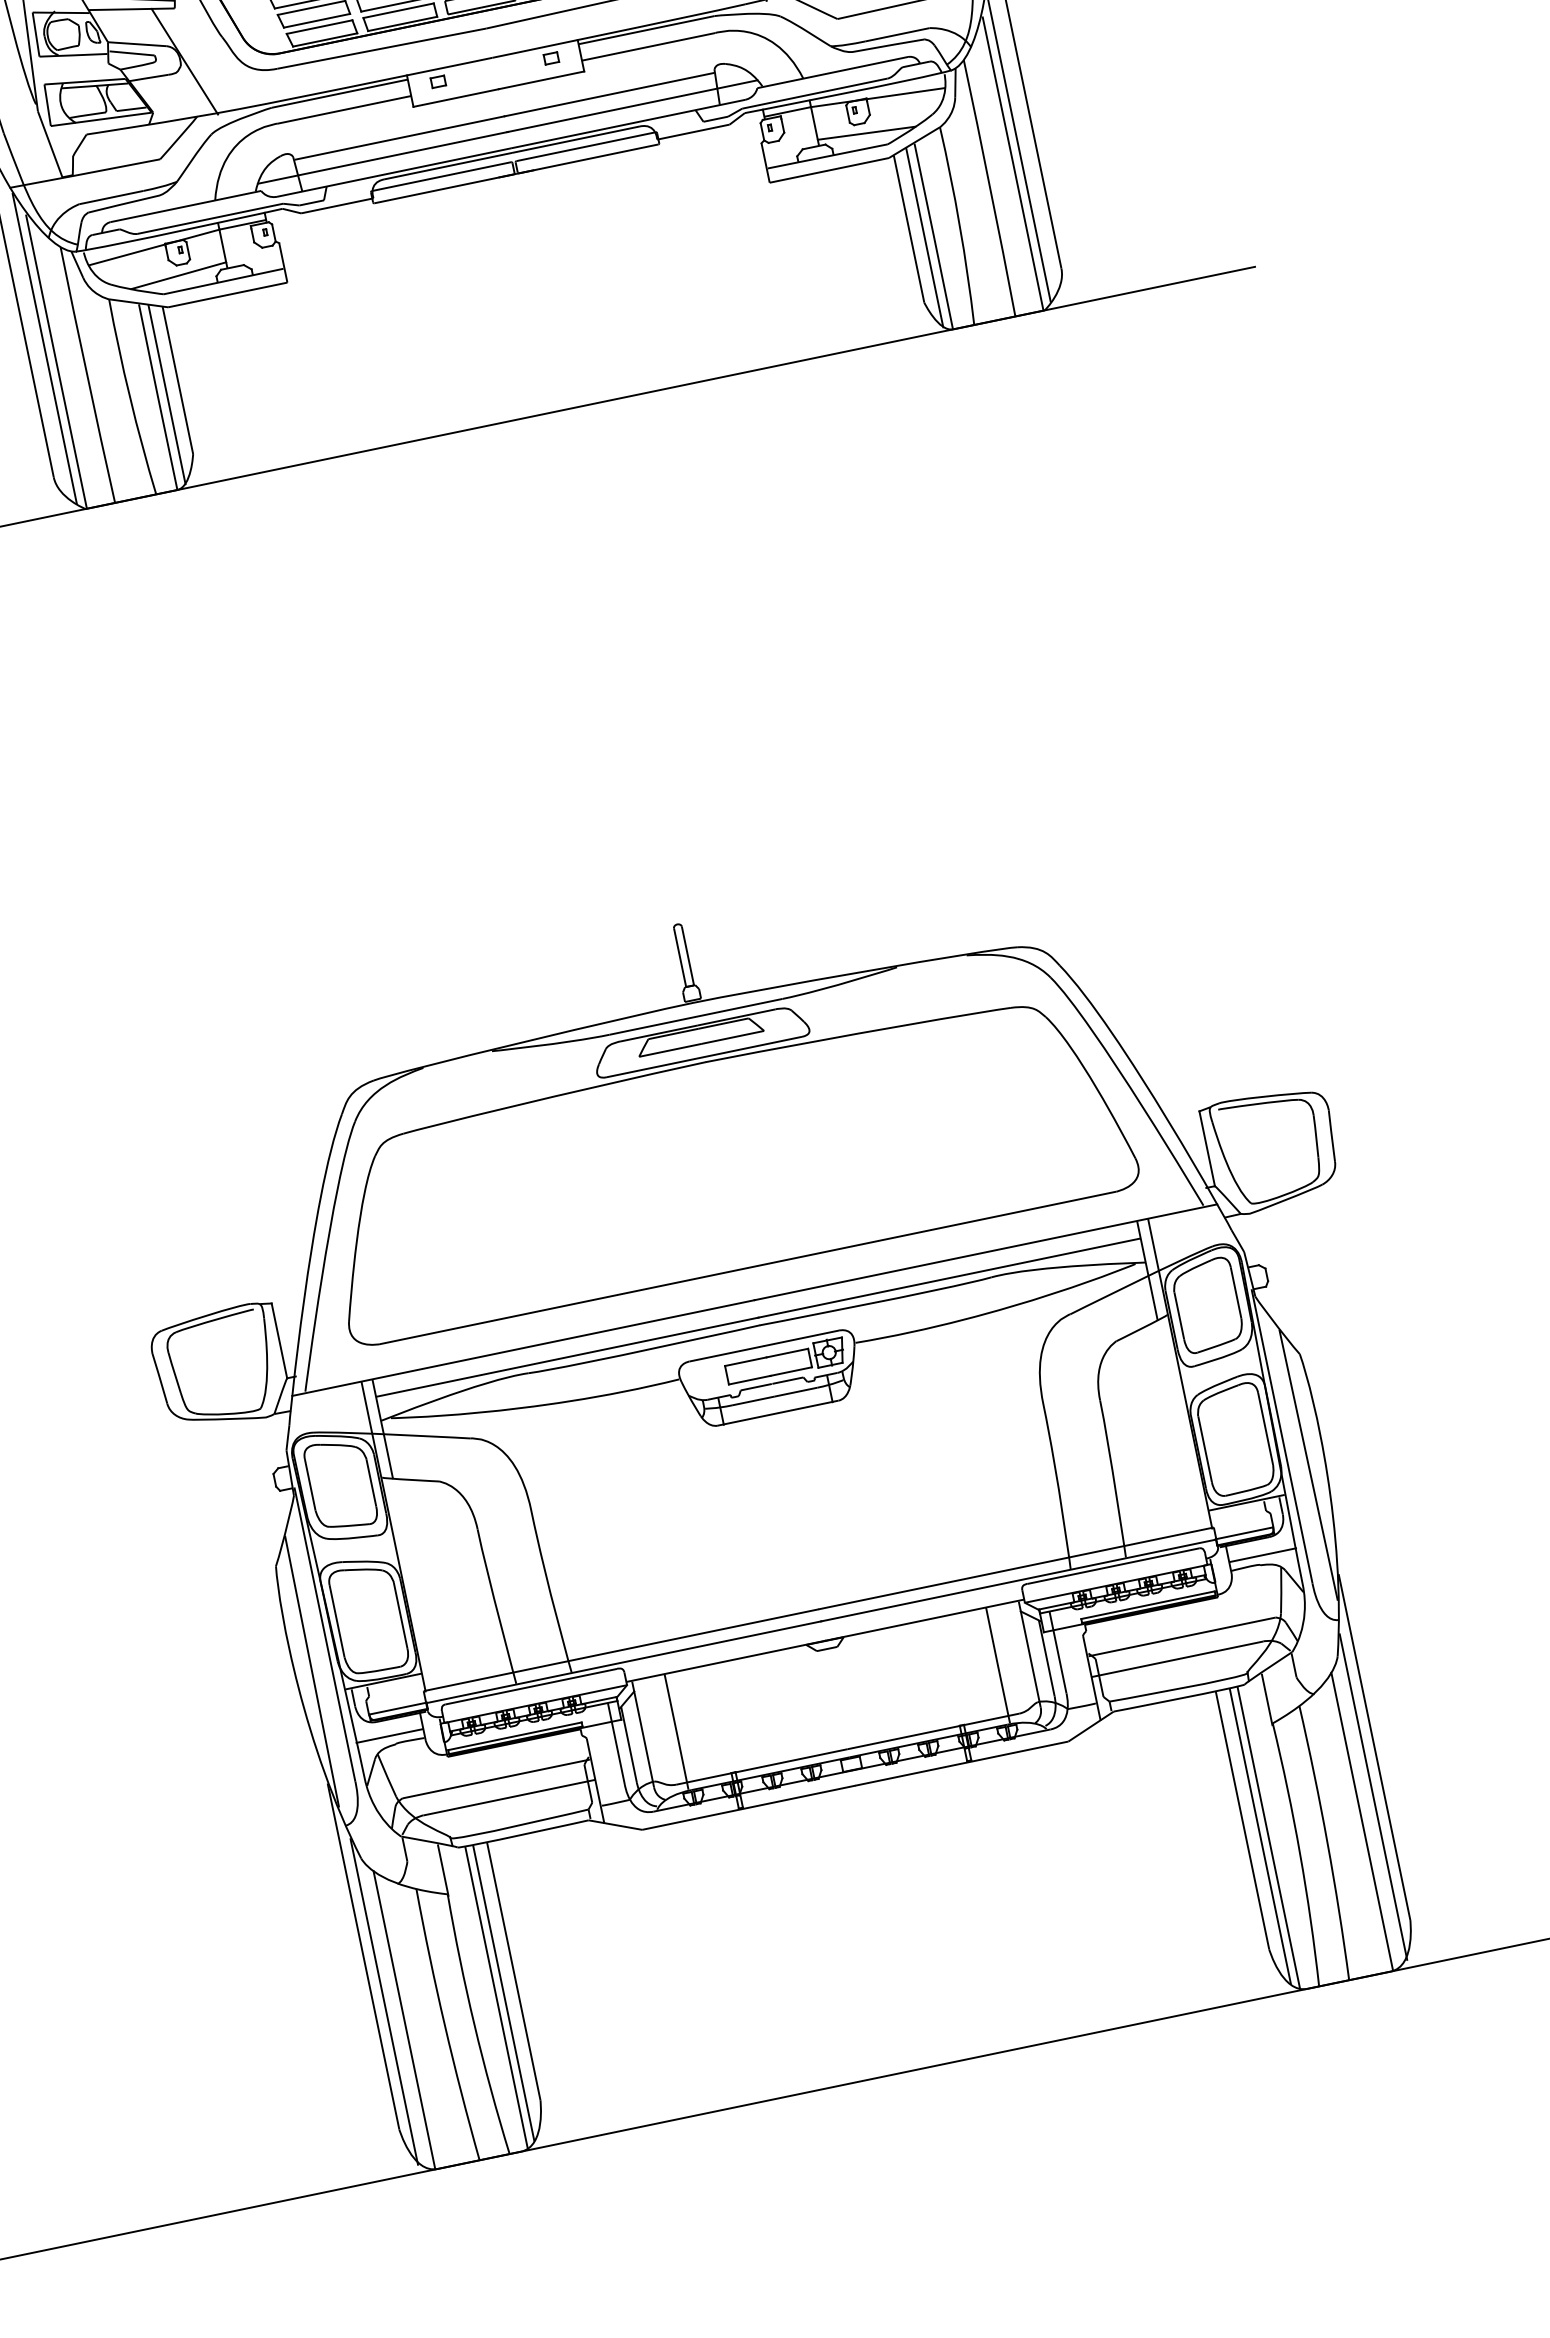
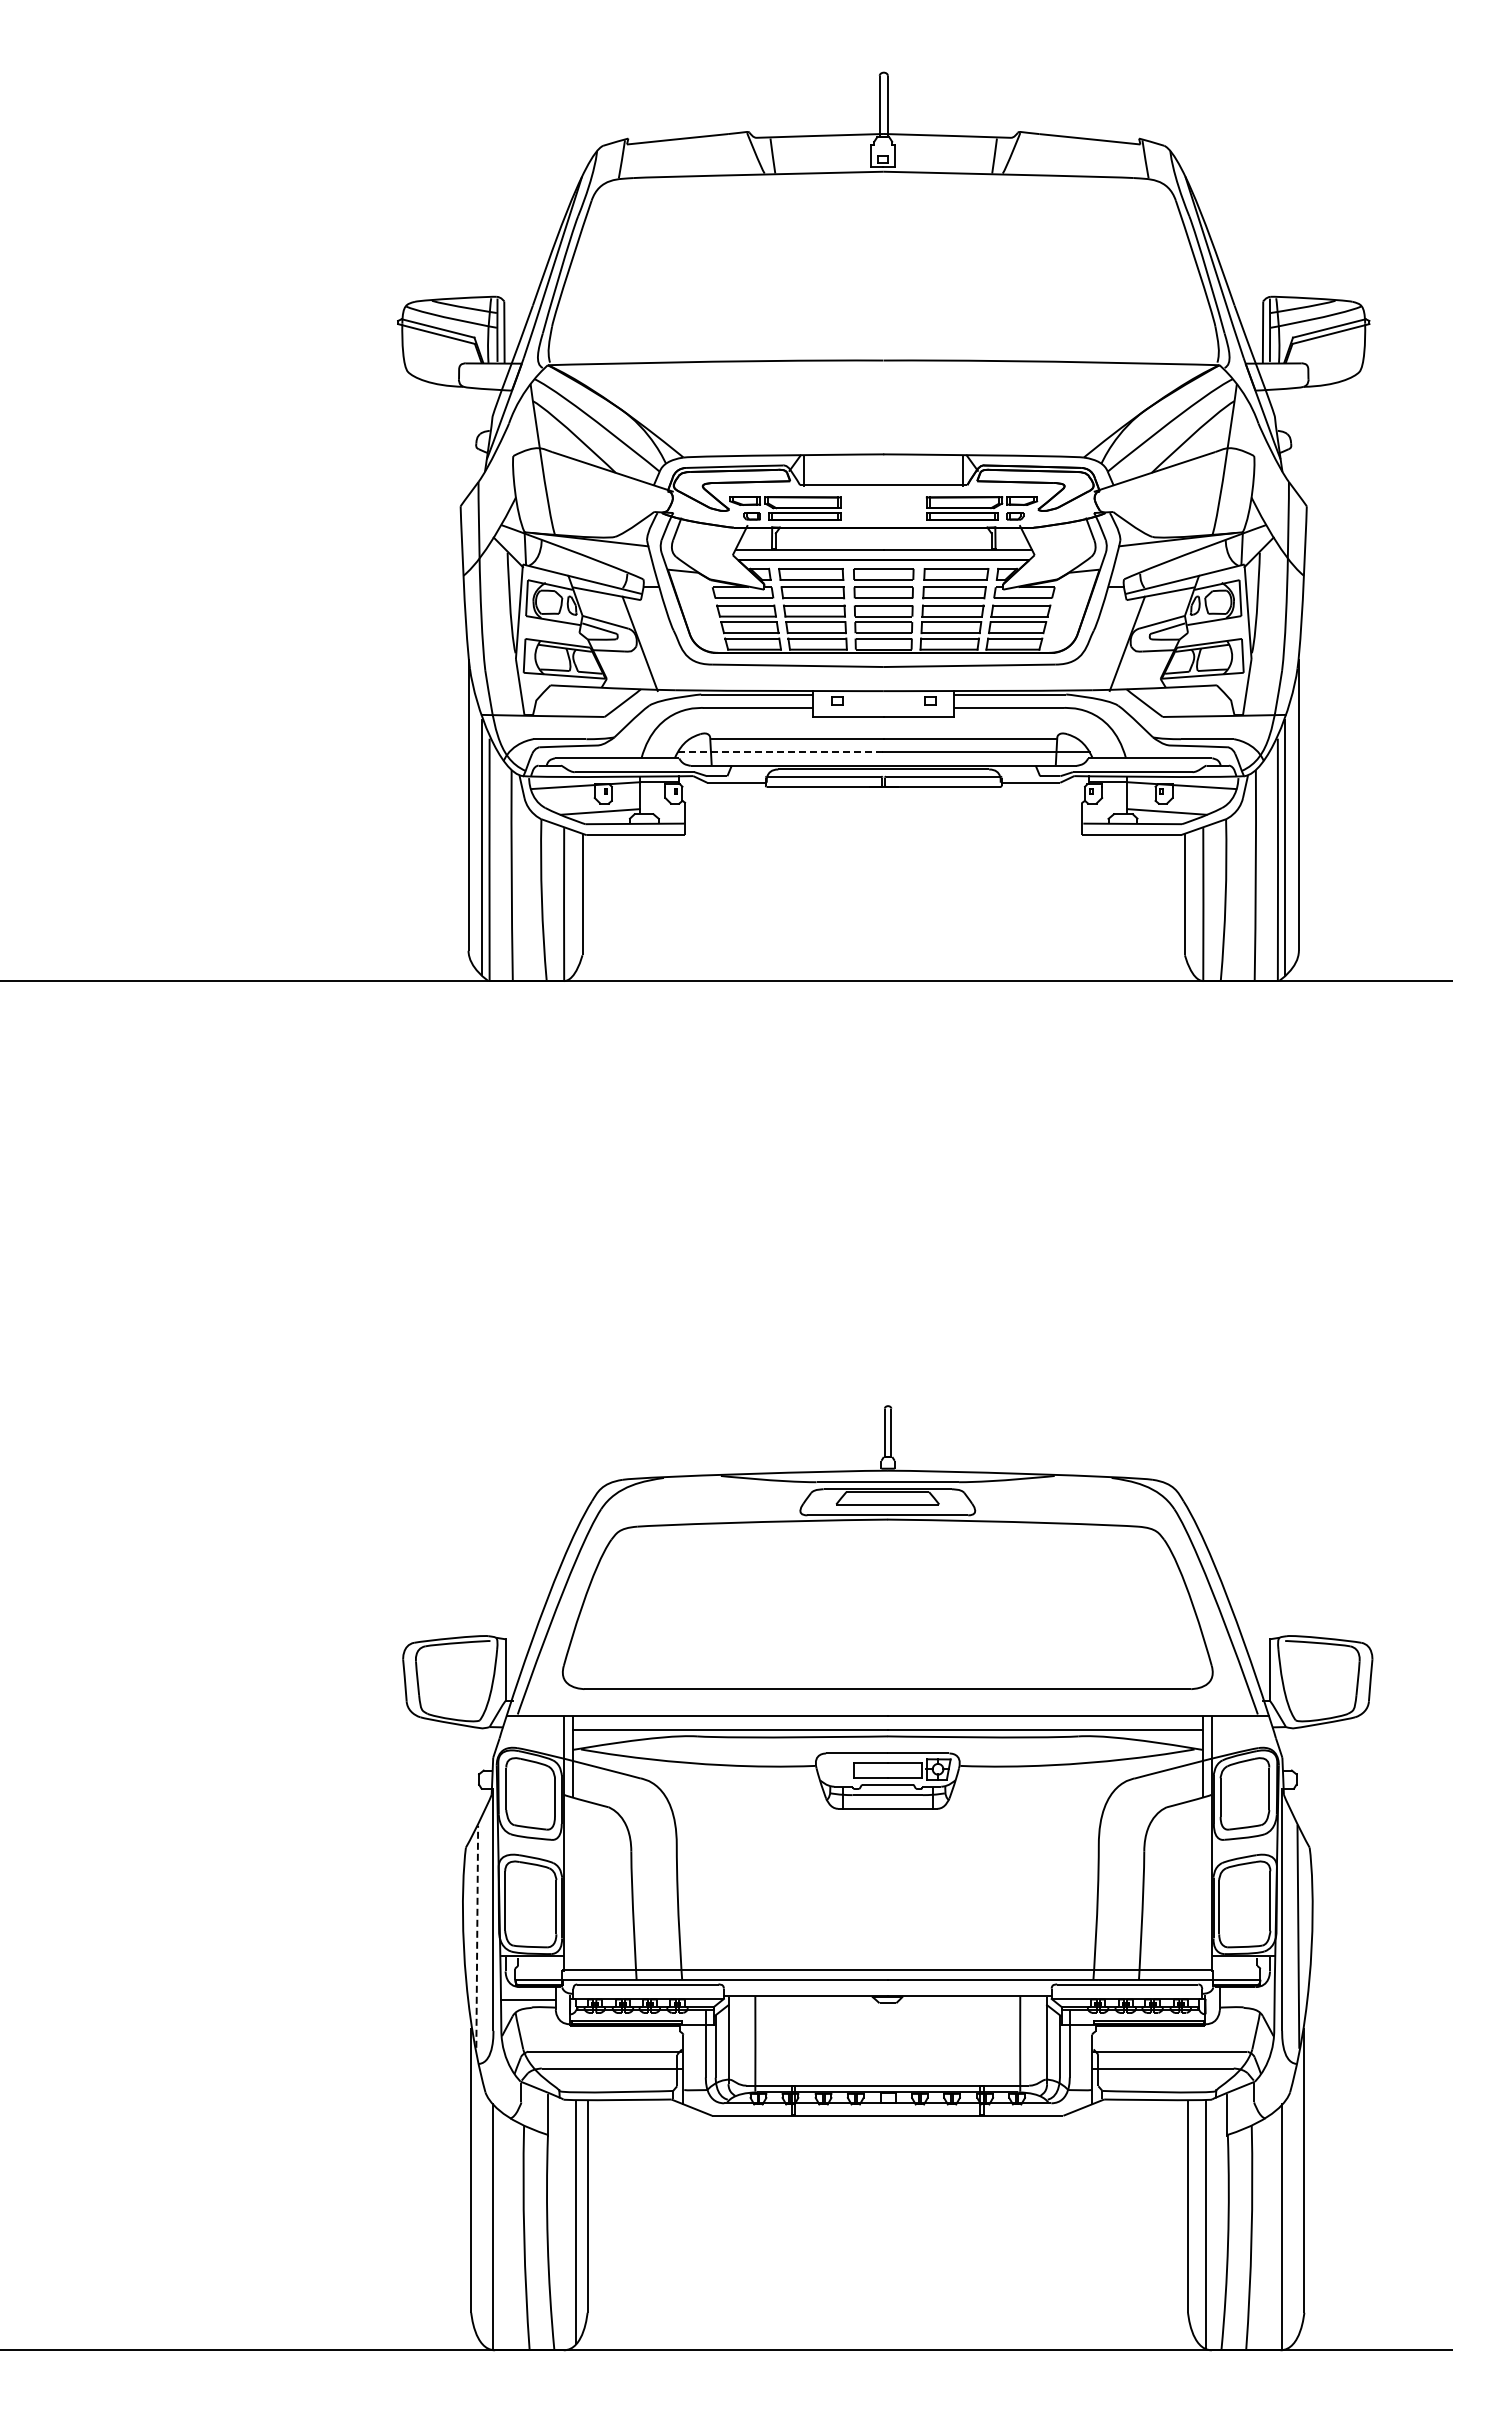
line: (383, 158) -> (781, 752), solid -> dashed
line: (924, 237) -> (1195, 903), removed
line: (166, 394) -> (571, 903), removed
line: (1262, 1555) -> (1247, 2000), removed
line: (312, 1671) -> (477, 1936), solid -> dashed
line: (1373, 1796) -> (1295, 2209), removed
line: (1260, 1835) -> (1199, 2221), removed
line: (496, 1997) -> (569, 2224), removed
line: (384, 2001) -> (480, 2209), removed

